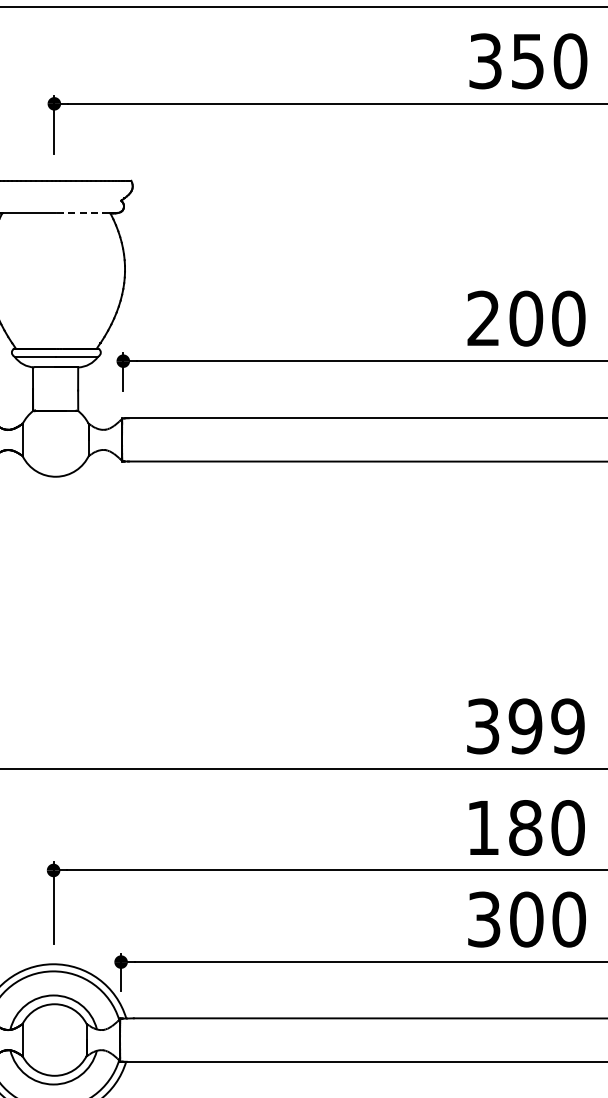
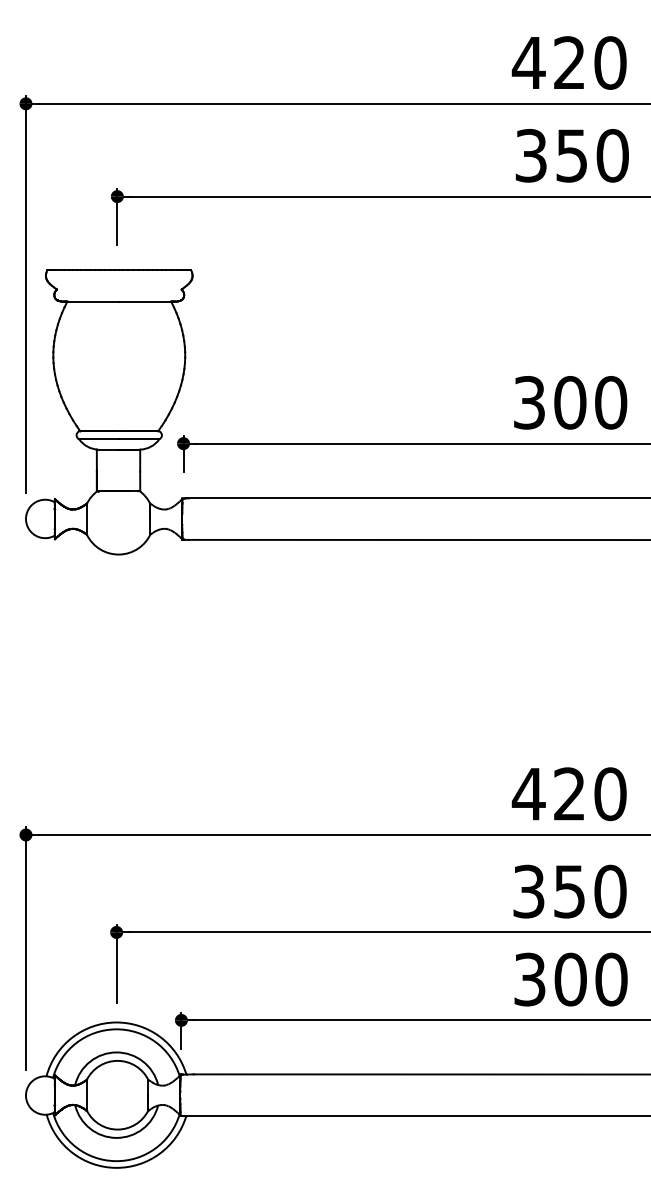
line: (82, 213) -> (144, 301), dashed -> solid
text: (483, 318) -> (529, 402), 200 -> 300
text: (524, 726) -> (568, 794), 399 -> 420
text: (504, 827) -> (549, 891), 180 -> 350

